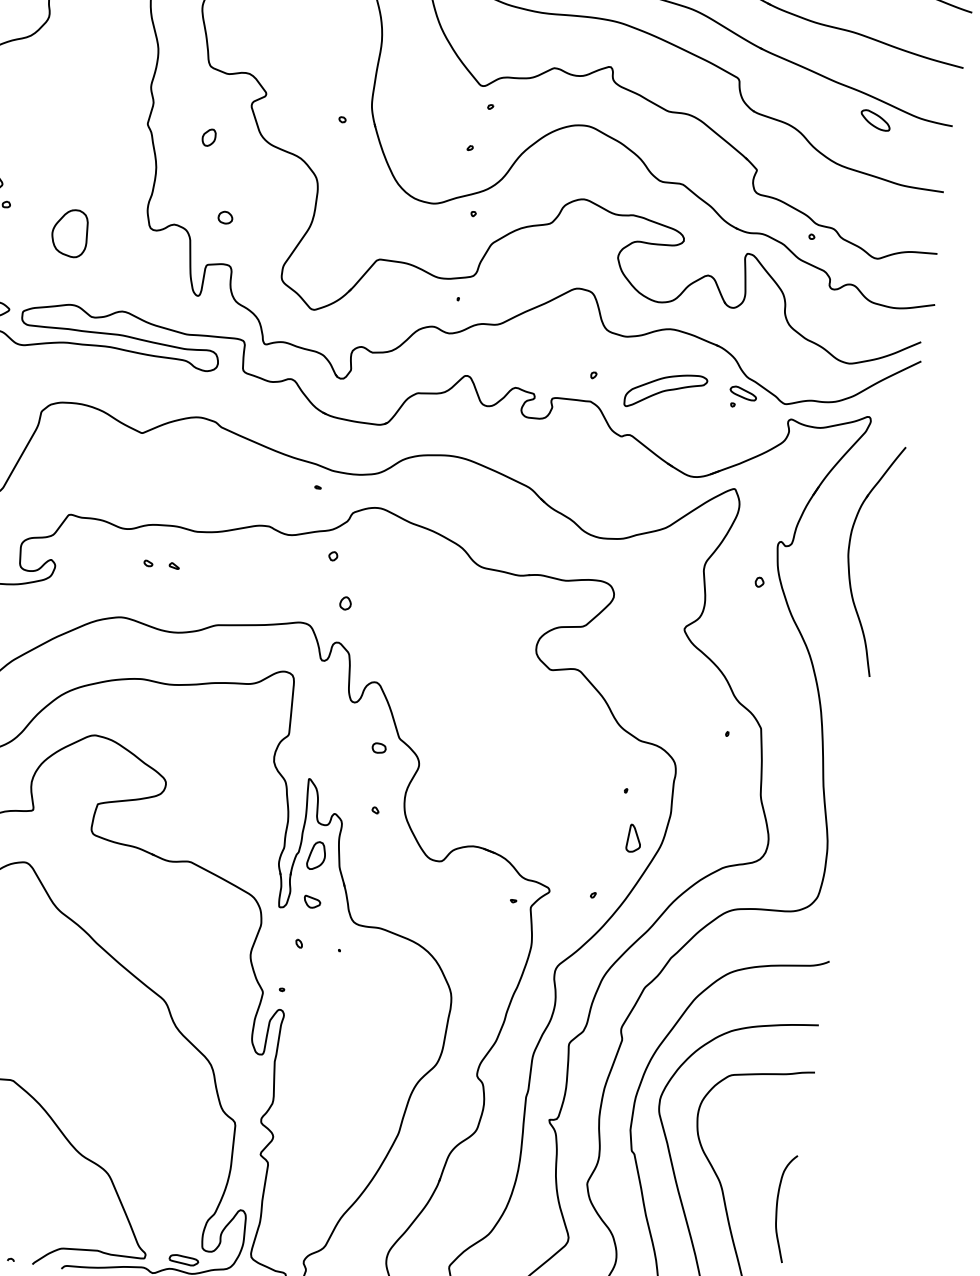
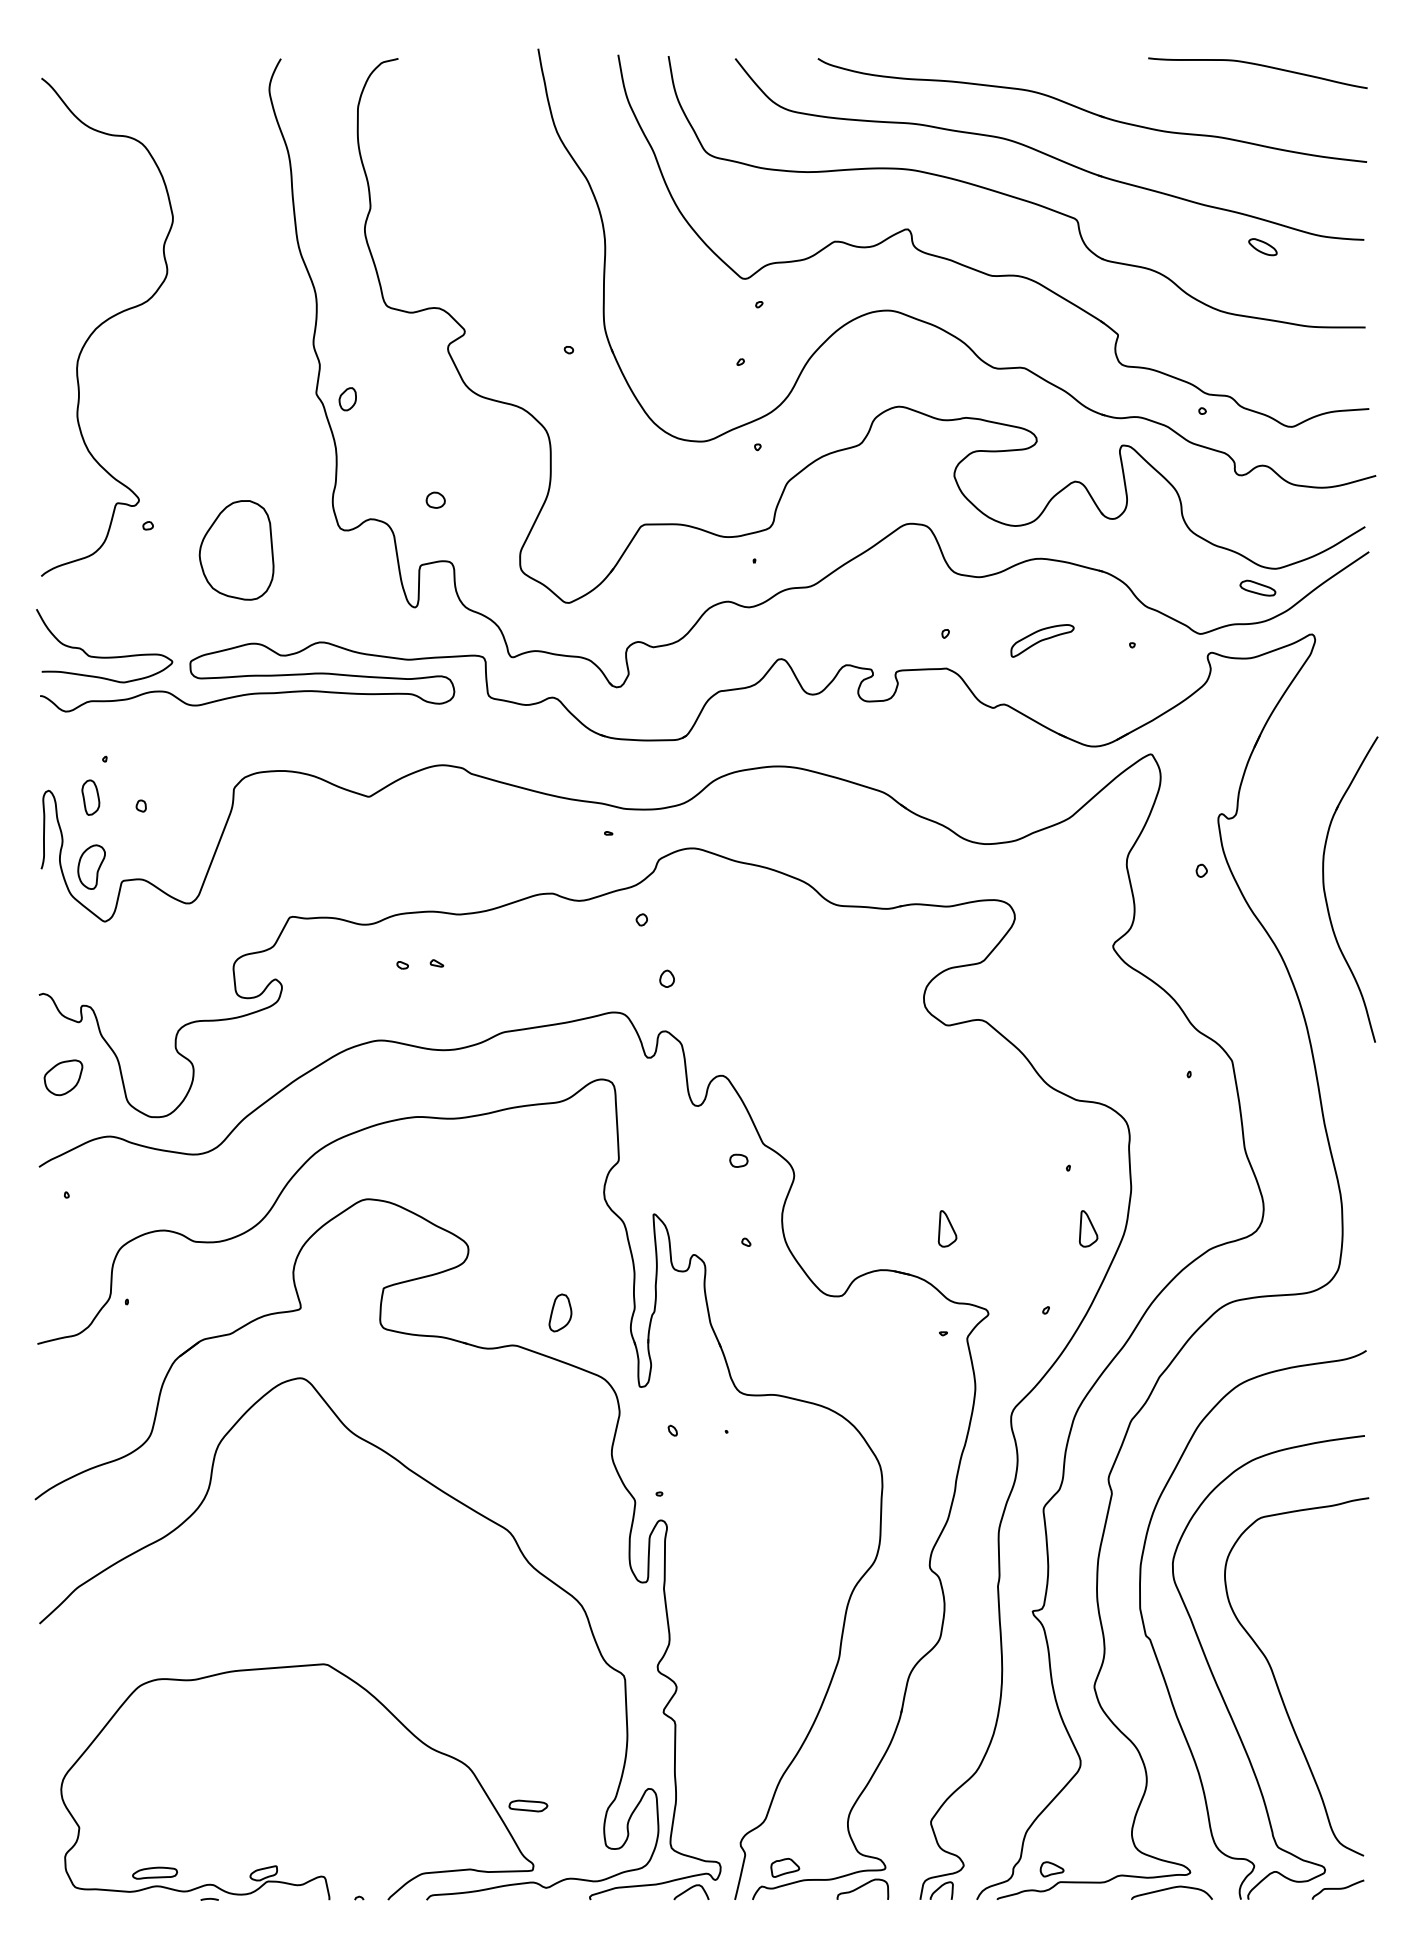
part: (875, 119) -> (1262, 246), size x0.7
part: (208, 137) -> (347, 399), moved
part: (70, 233) -> (236, 550), size x1.6
part: (665, 391) -> (1042, 640), size x0.6
part: (743, 392) -> (1257, 587), moved
part: (849, 561) -> (1326, 896), moved
part: (528, 822) -> (947, 1228), added
part: (316, 855) -> (560, 1312), moved
part: (312, 902) -> (681, 1374), removed
curve: (777, 1207) -> (1346, 1680), removed
part: (184, 1259) -> (528, 1805), moved

